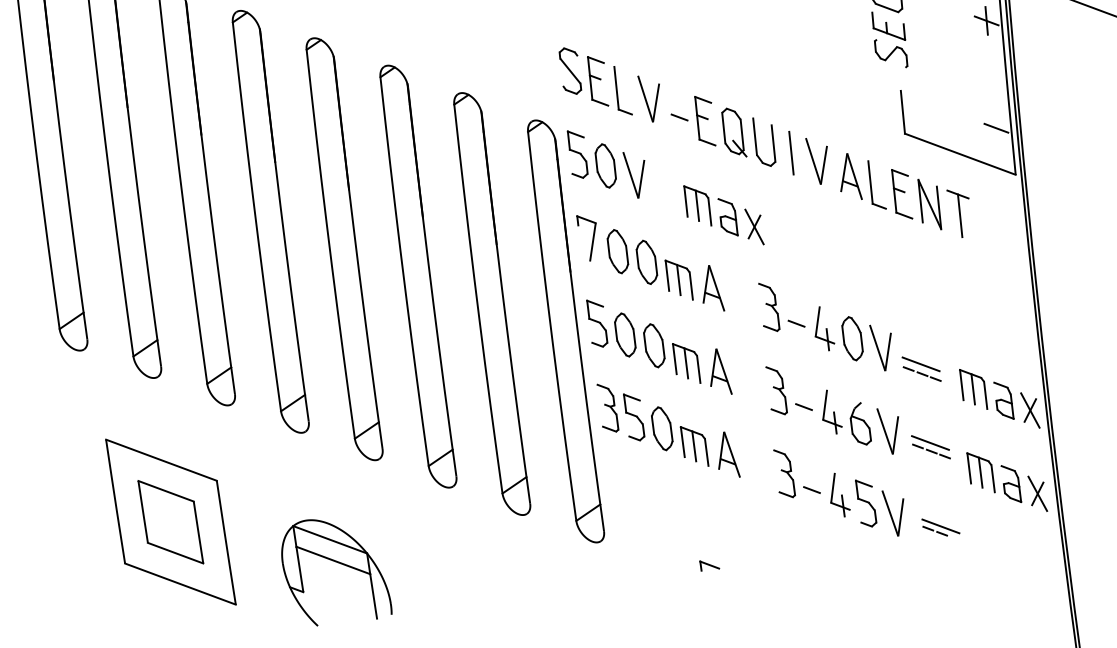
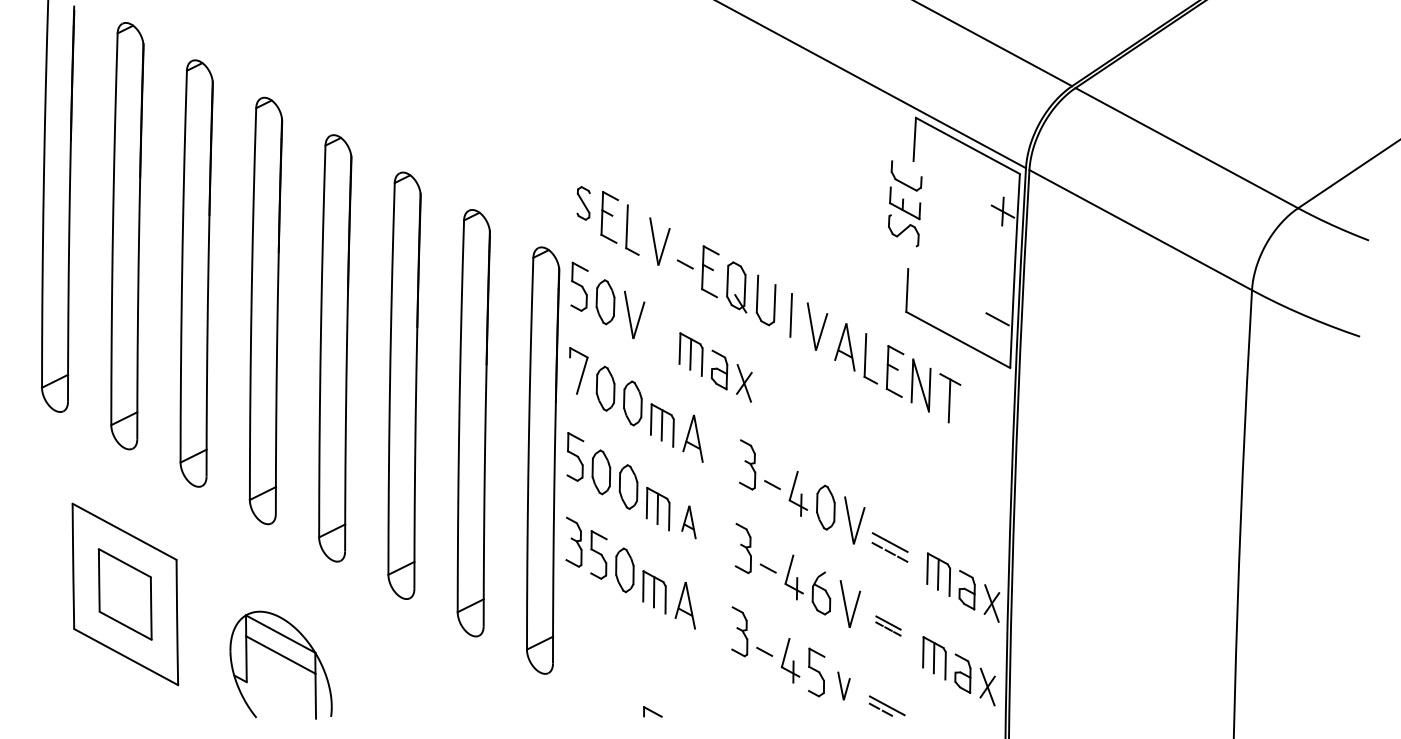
part: (570, 71) -> (583, 203), size x0.7
part: (718, 372) -> (688, 522), size x0.7
part: (930, 446) -> (888, 625), size x0.7
part: (894, 512) -> (843, 685), size x0.6

